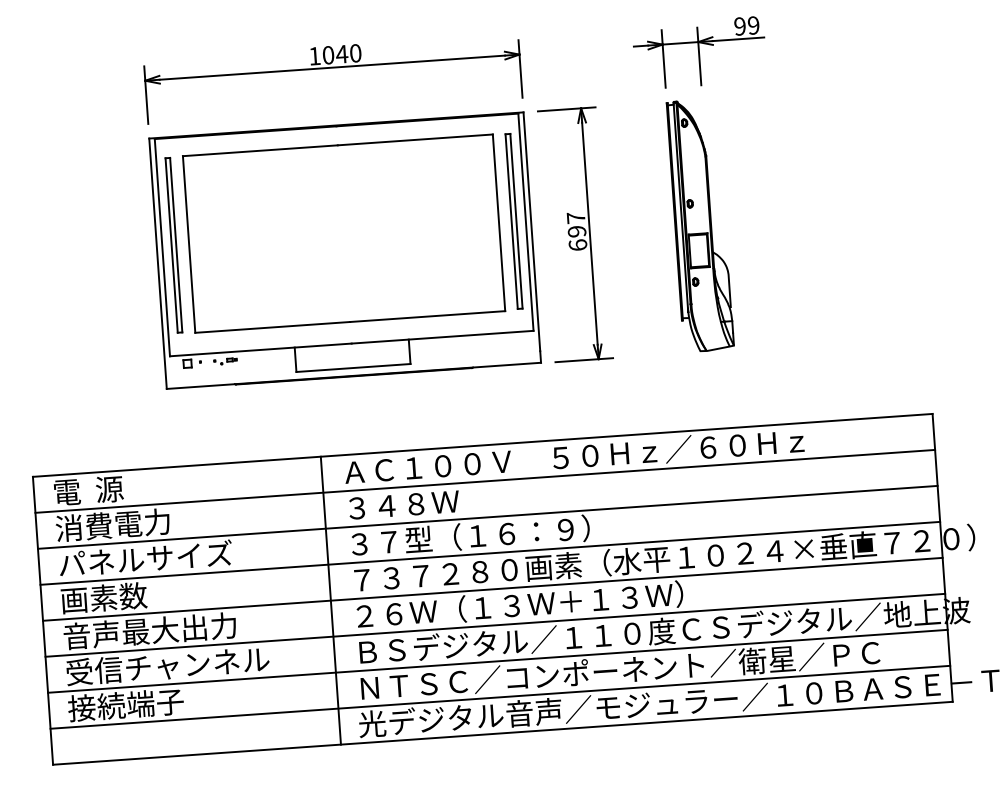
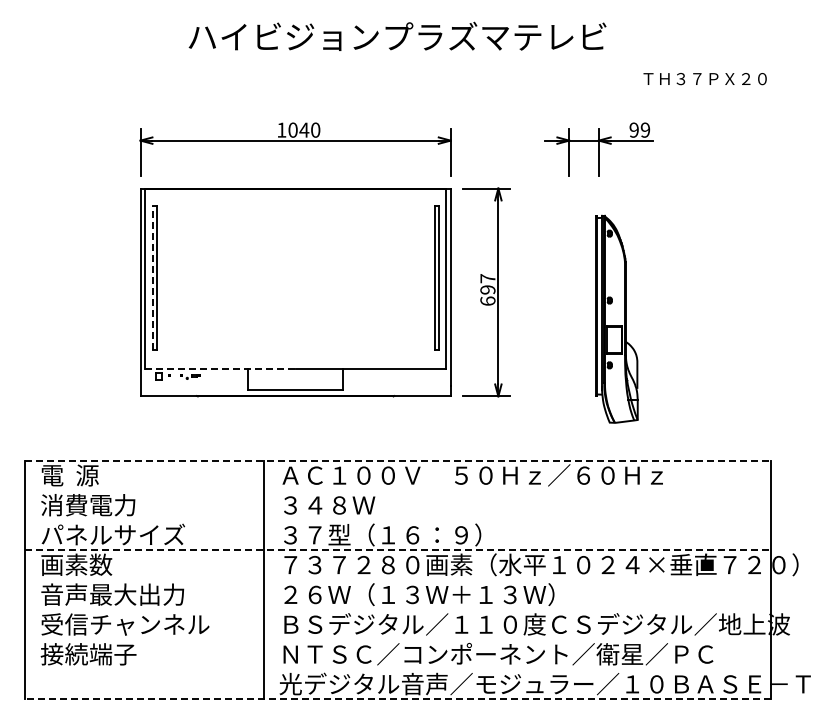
part: (699, 224) -> (616, 318), moved
part: (343, 232) -> (295, 277), removed
line: (171, 244) -> (152, 277), solid -> dashed
line: (261, 350) -> (220, 369), solid -> dashed
line: (482, 445) -> (397, 460), solid -> dashed
line: (484, 481) -> (397, 490), removed
line: (487, 517) -> (397, 520), removed
line: (489, 553) -> (397, 550), solid -> dashed
line: (492, 589) -> (397, 580), removed
line: (494, 624) -> (397, 609), removed
line: (497, 661) -> (397, 639), removed
line: (499, 697) -> (397, 669), removed
line: (502, 733) -> (397, 699), solid -> dashed

